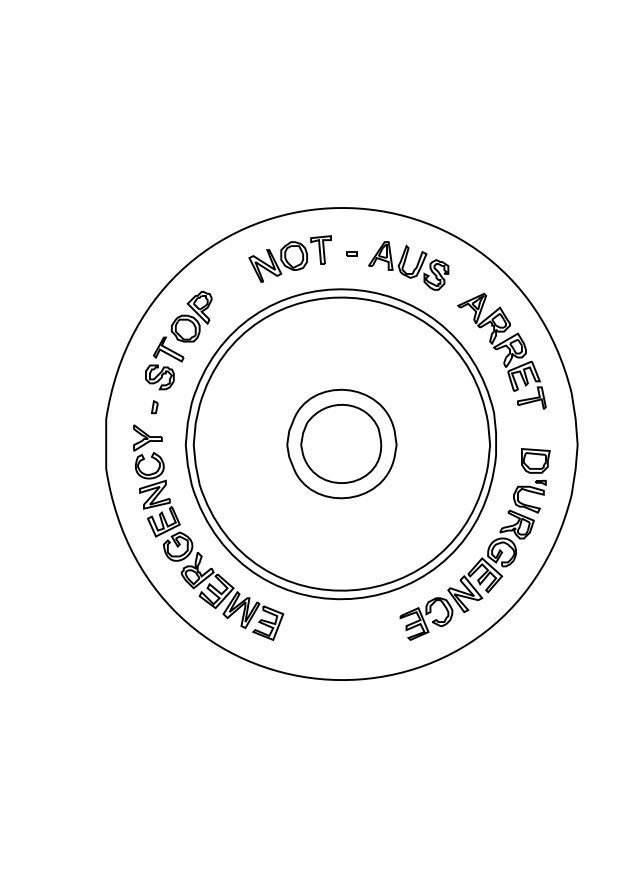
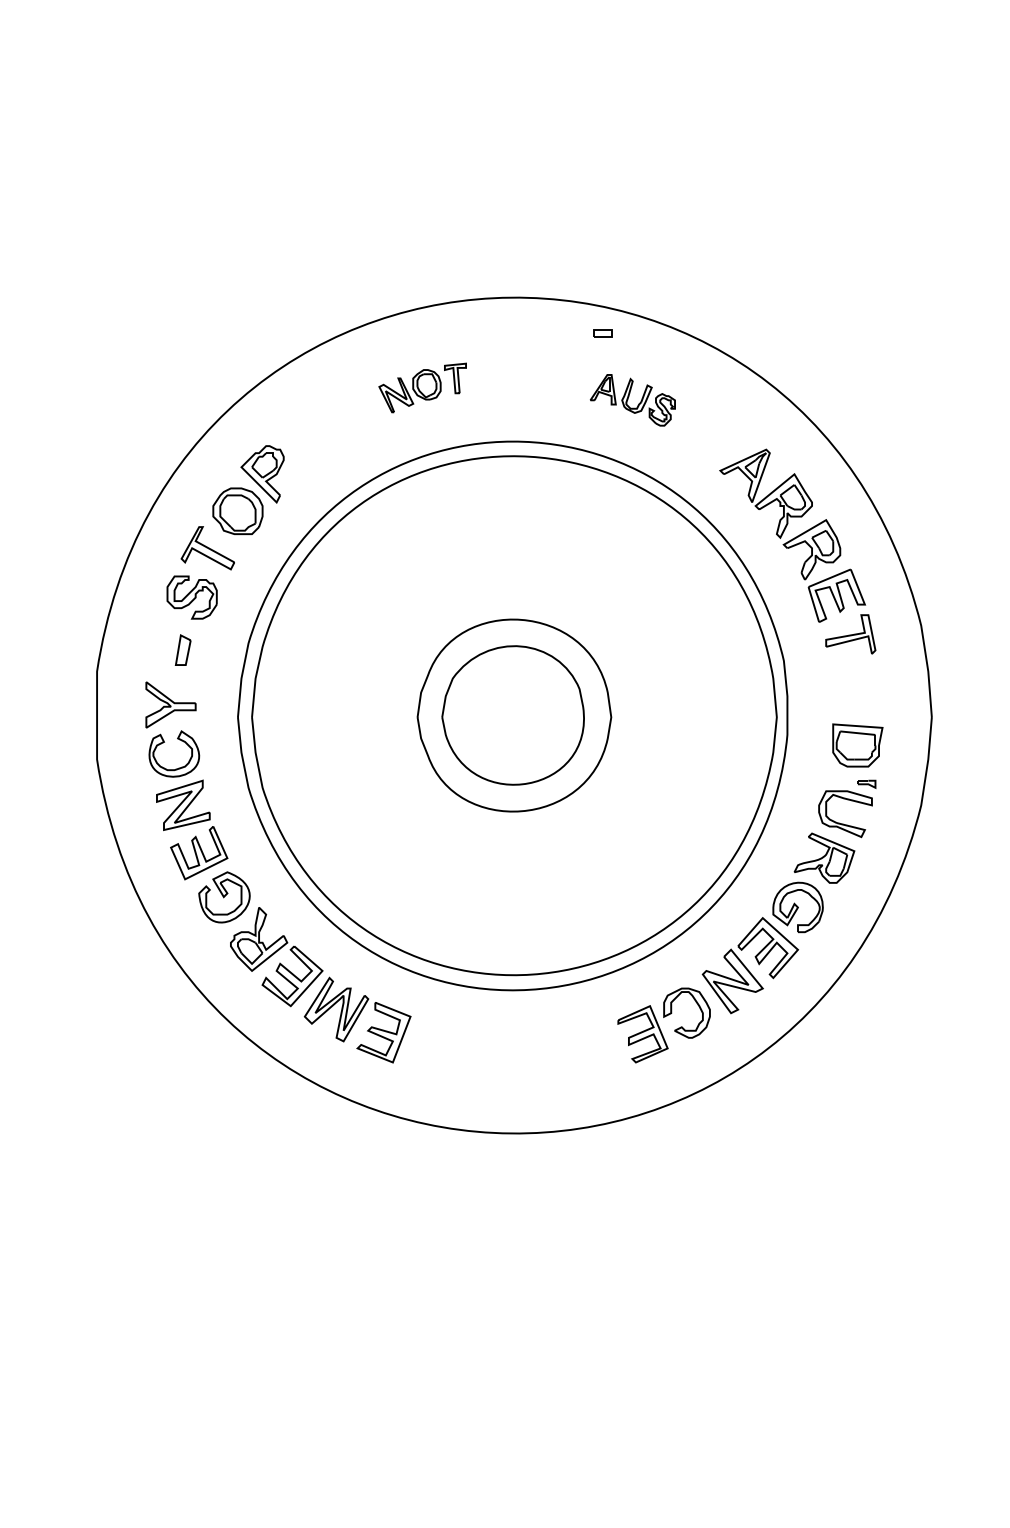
part: (351, 253) -> (602, 332), moved
part: (289, 258) -> (421, 387), size x0.6
part: (408, 265) -> (632, 399), size x0.6
part: (154, 407) -> (182, 650), size x1.4

